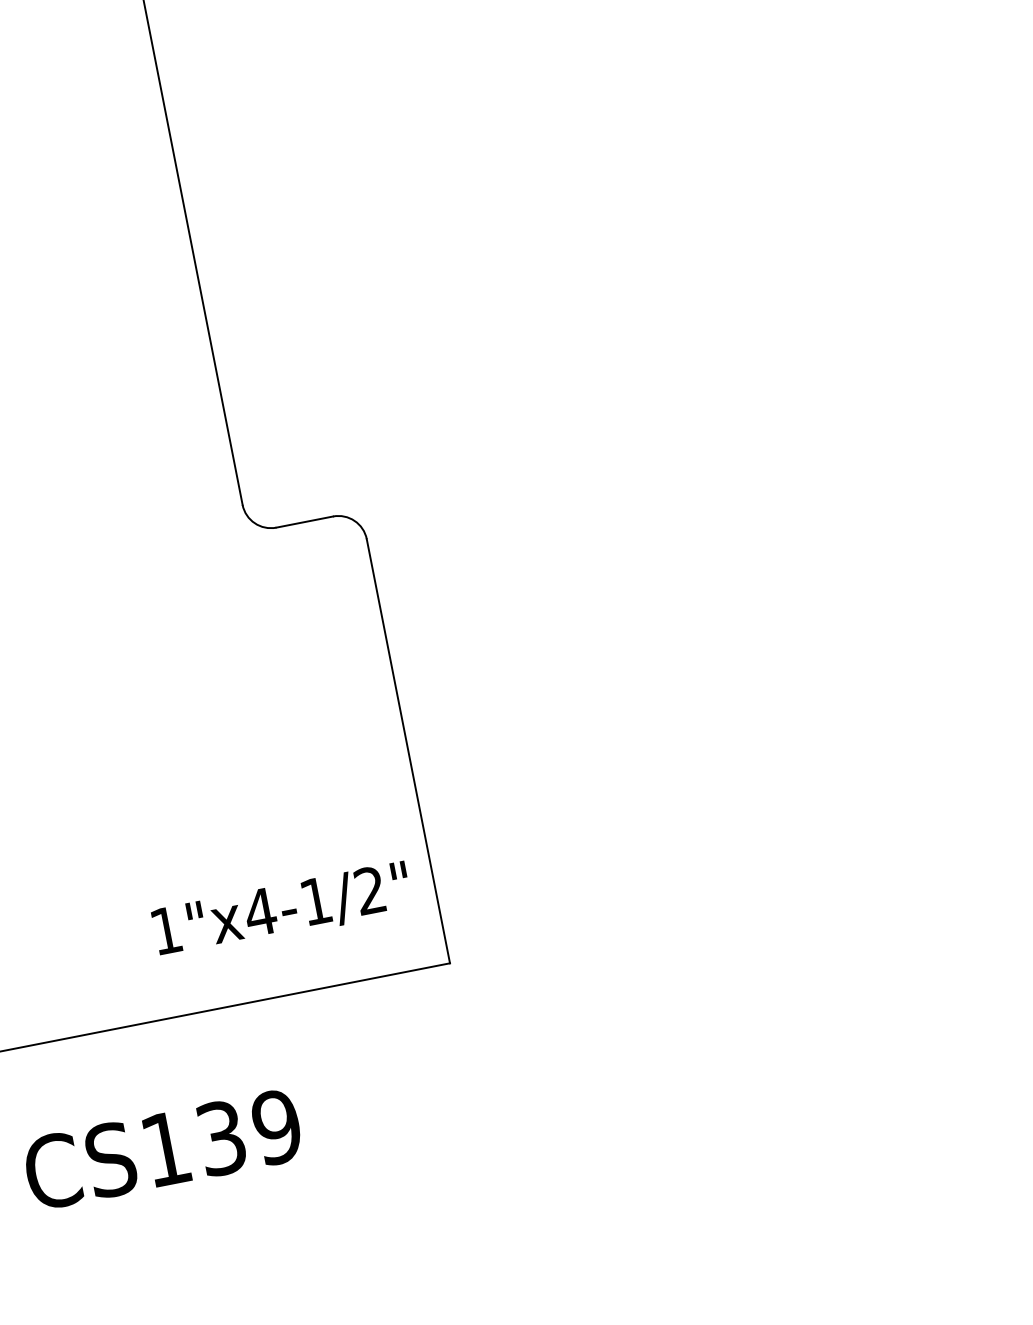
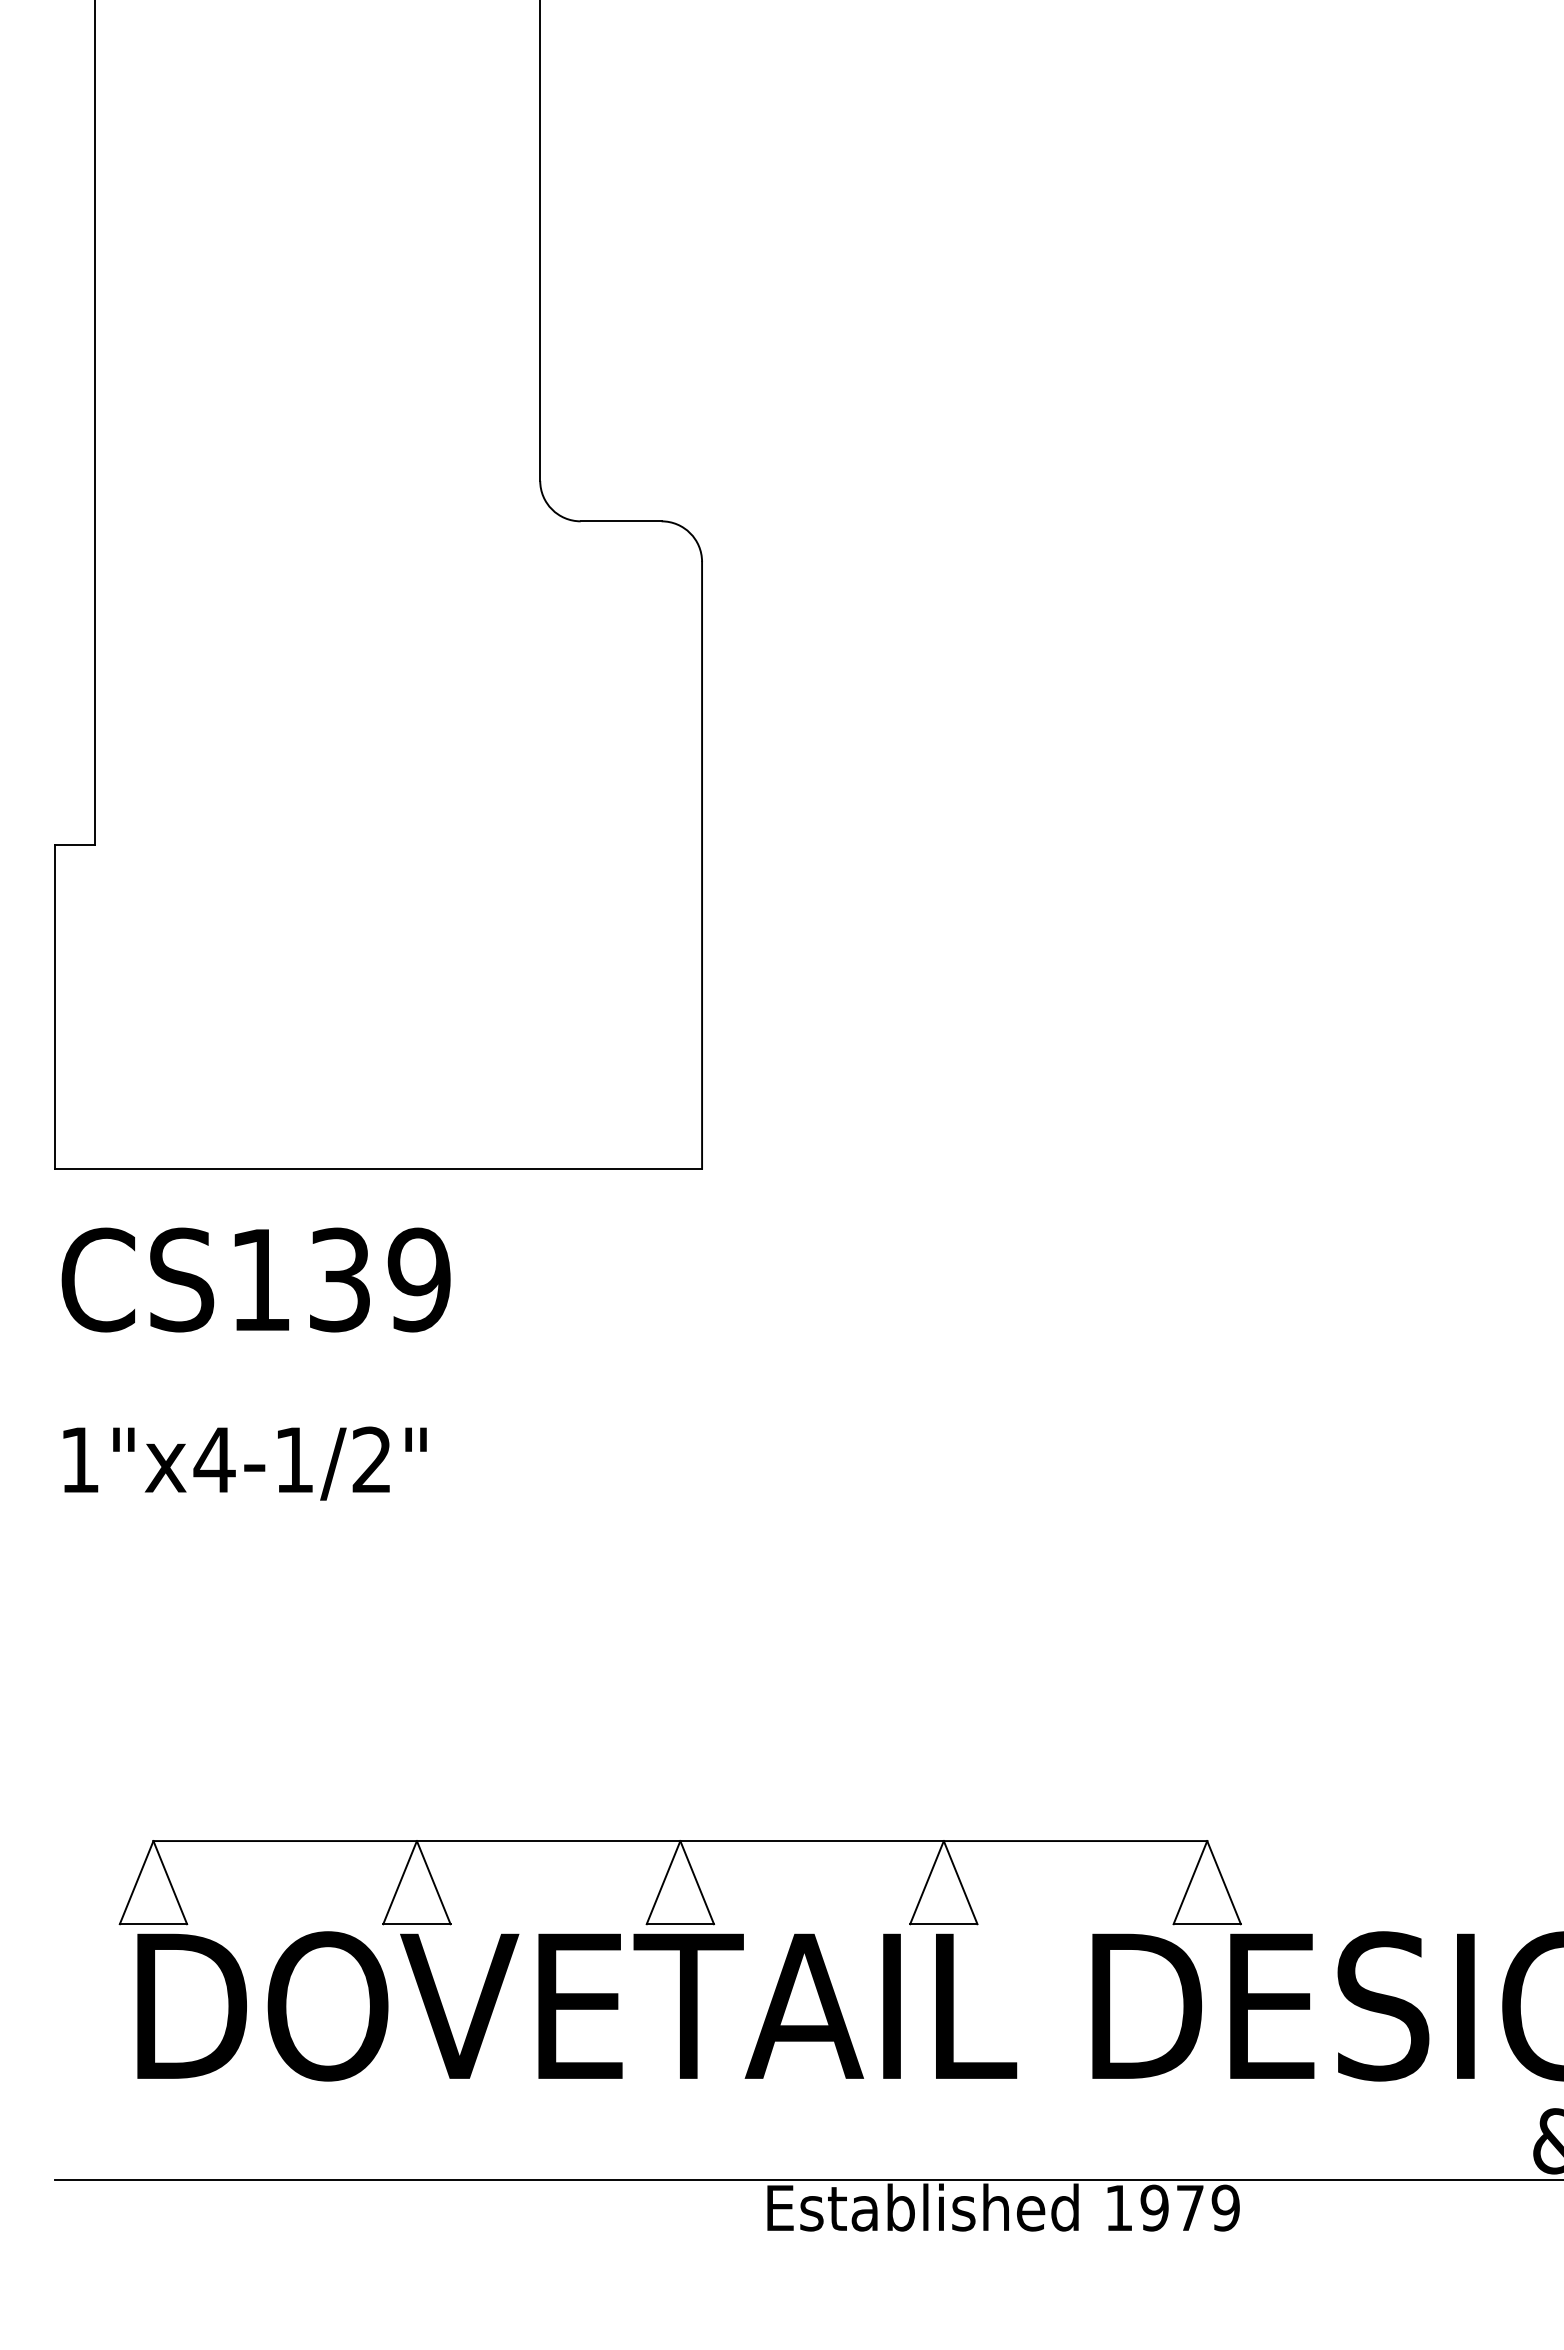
text: (281, 910) -> (244, 1463), moved
text: (162, 1149) -> (255, 1279), moved

